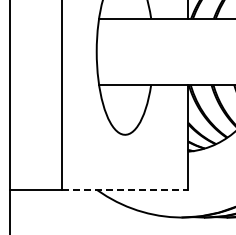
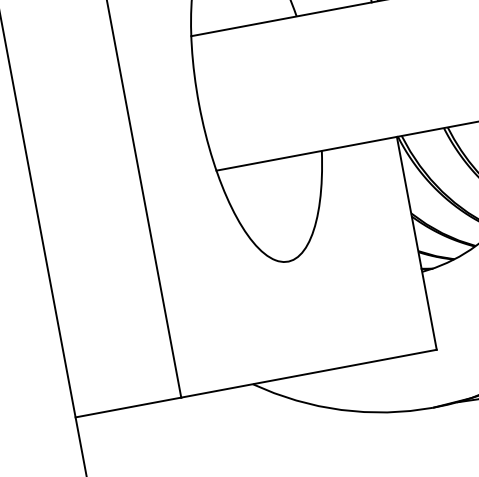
line: (125, 190) -> (309, 374), dashed -> solid

